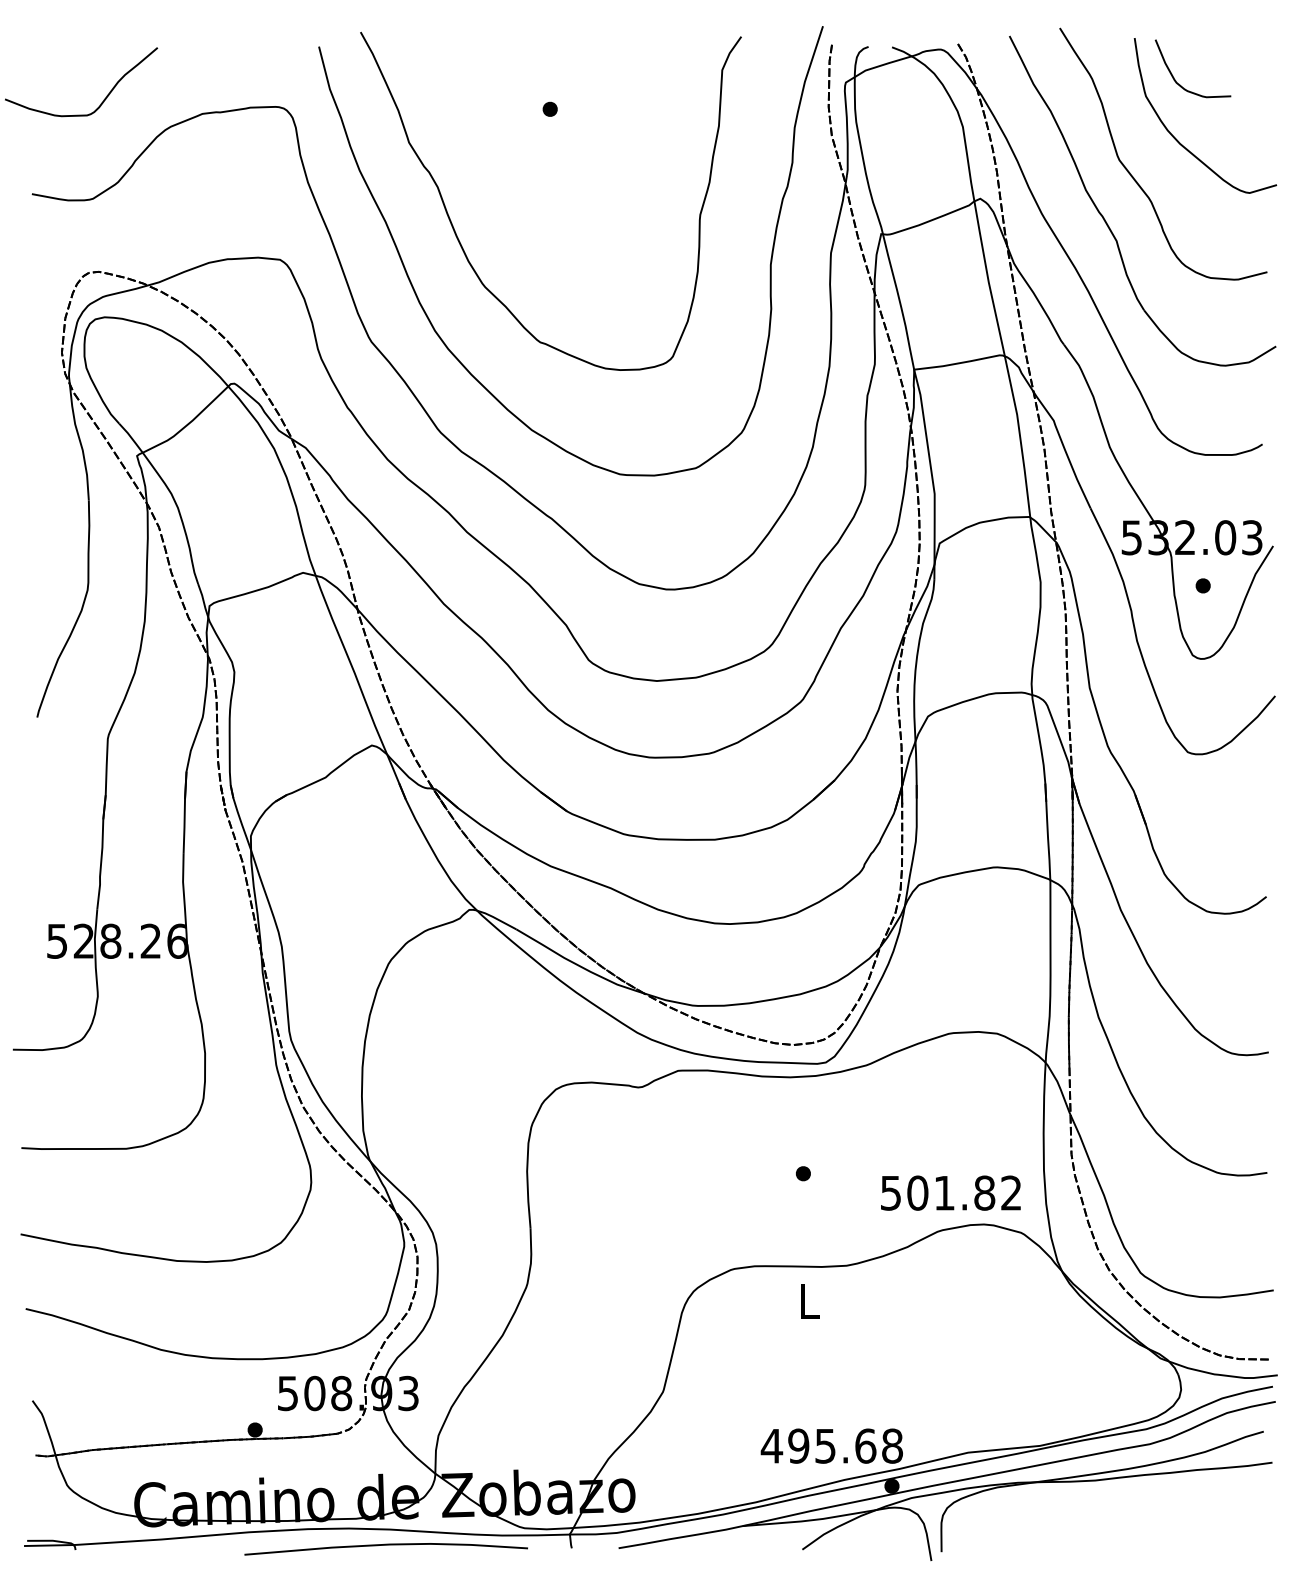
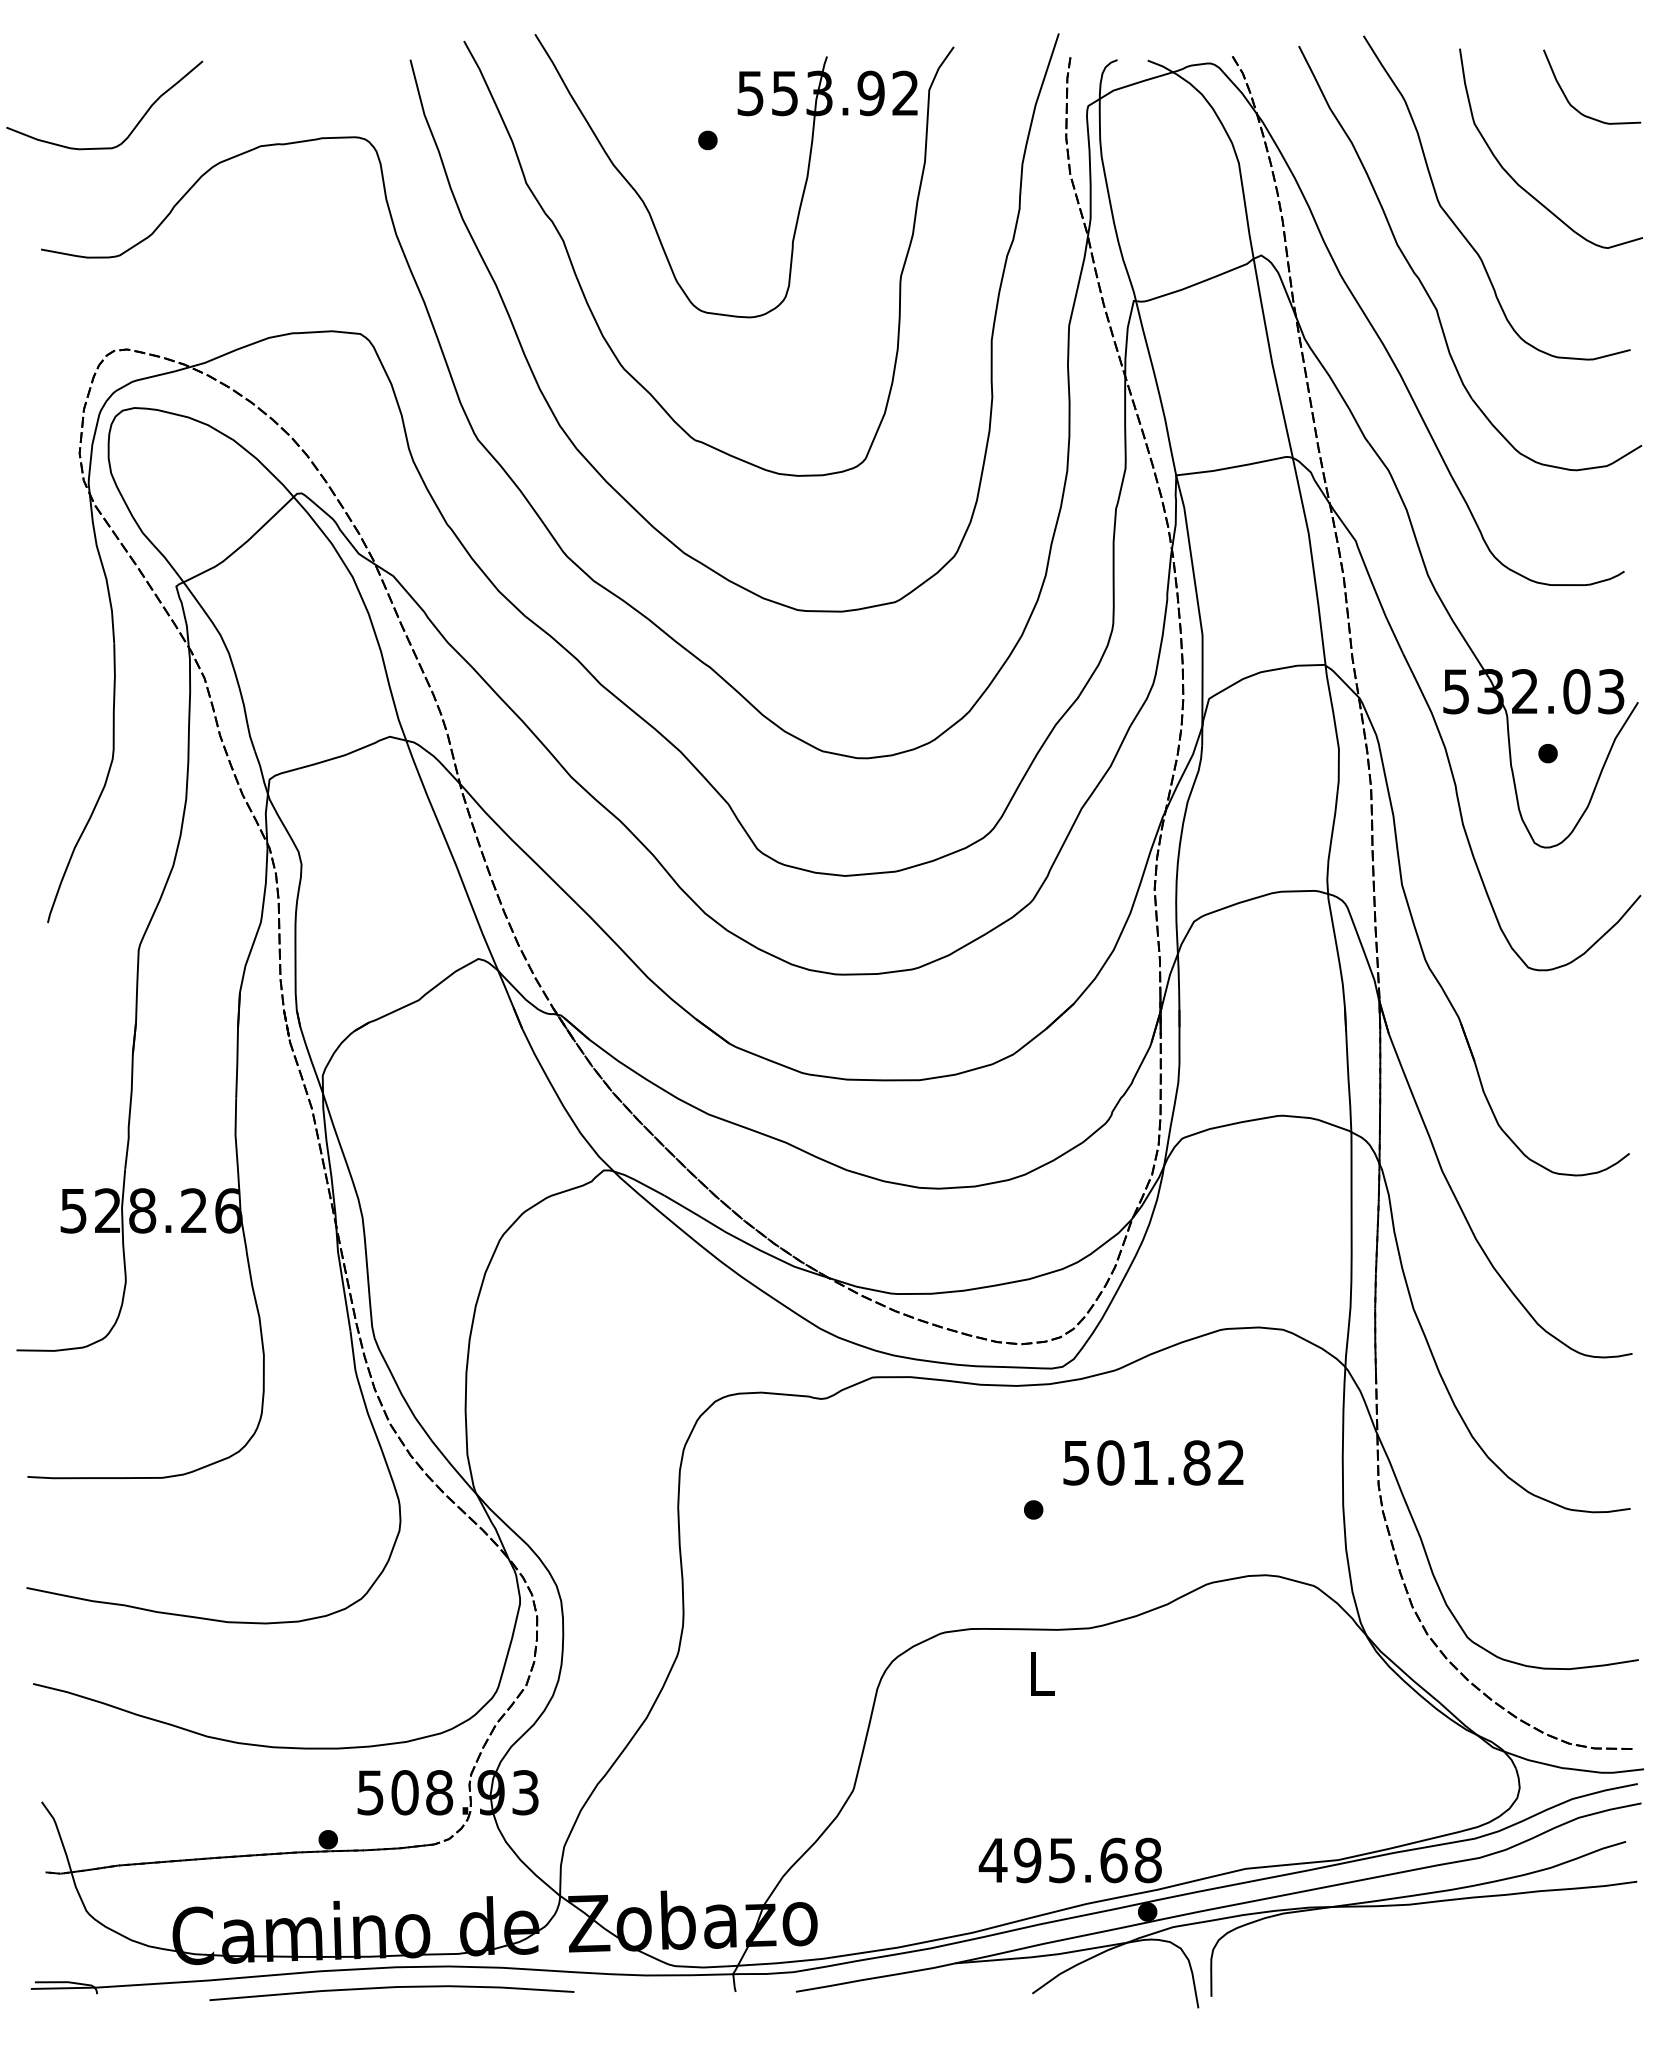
curve: (1180, 84) -> (1575, 107), moved
part: (575, 89) -> (740, 115), added
text: (950, 1192) -> (1153, 1462), moved
curve: (385, 1545) -> (391, 1988), moved

